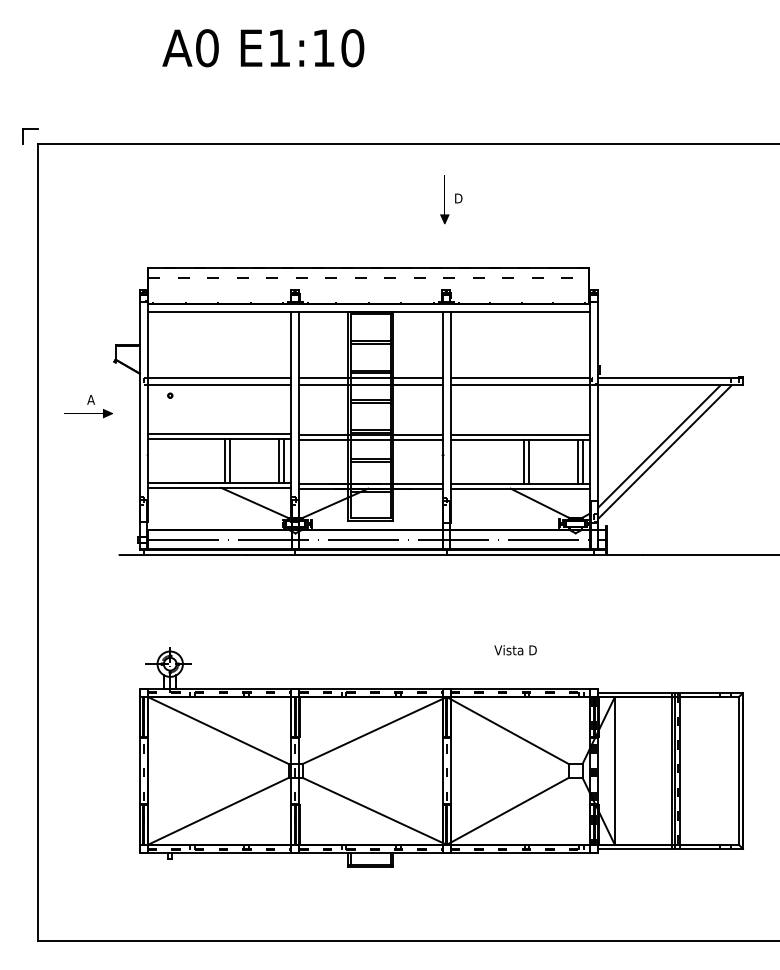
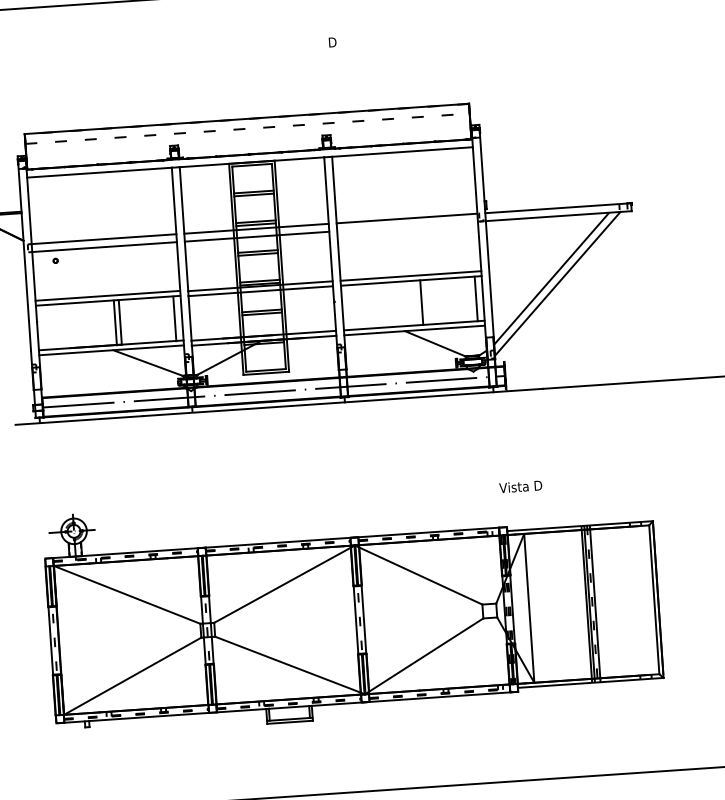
part: (444, 199) -> (318, 44), removed
line: (520, 385) -> (407, 226), removed
line: (279, 460) -> (170, 318), removed
line: (524, 461) -> (417, 302), removed
line: (578, 461) -> (471, 299), removed
text: (515, 650) -> (520, 487), moved

